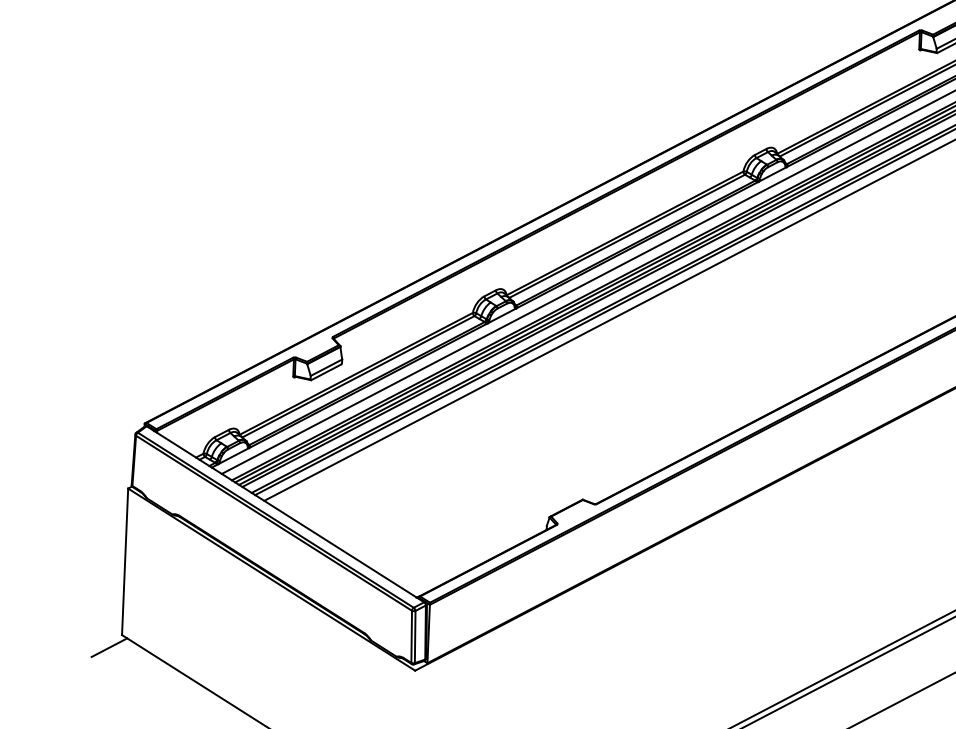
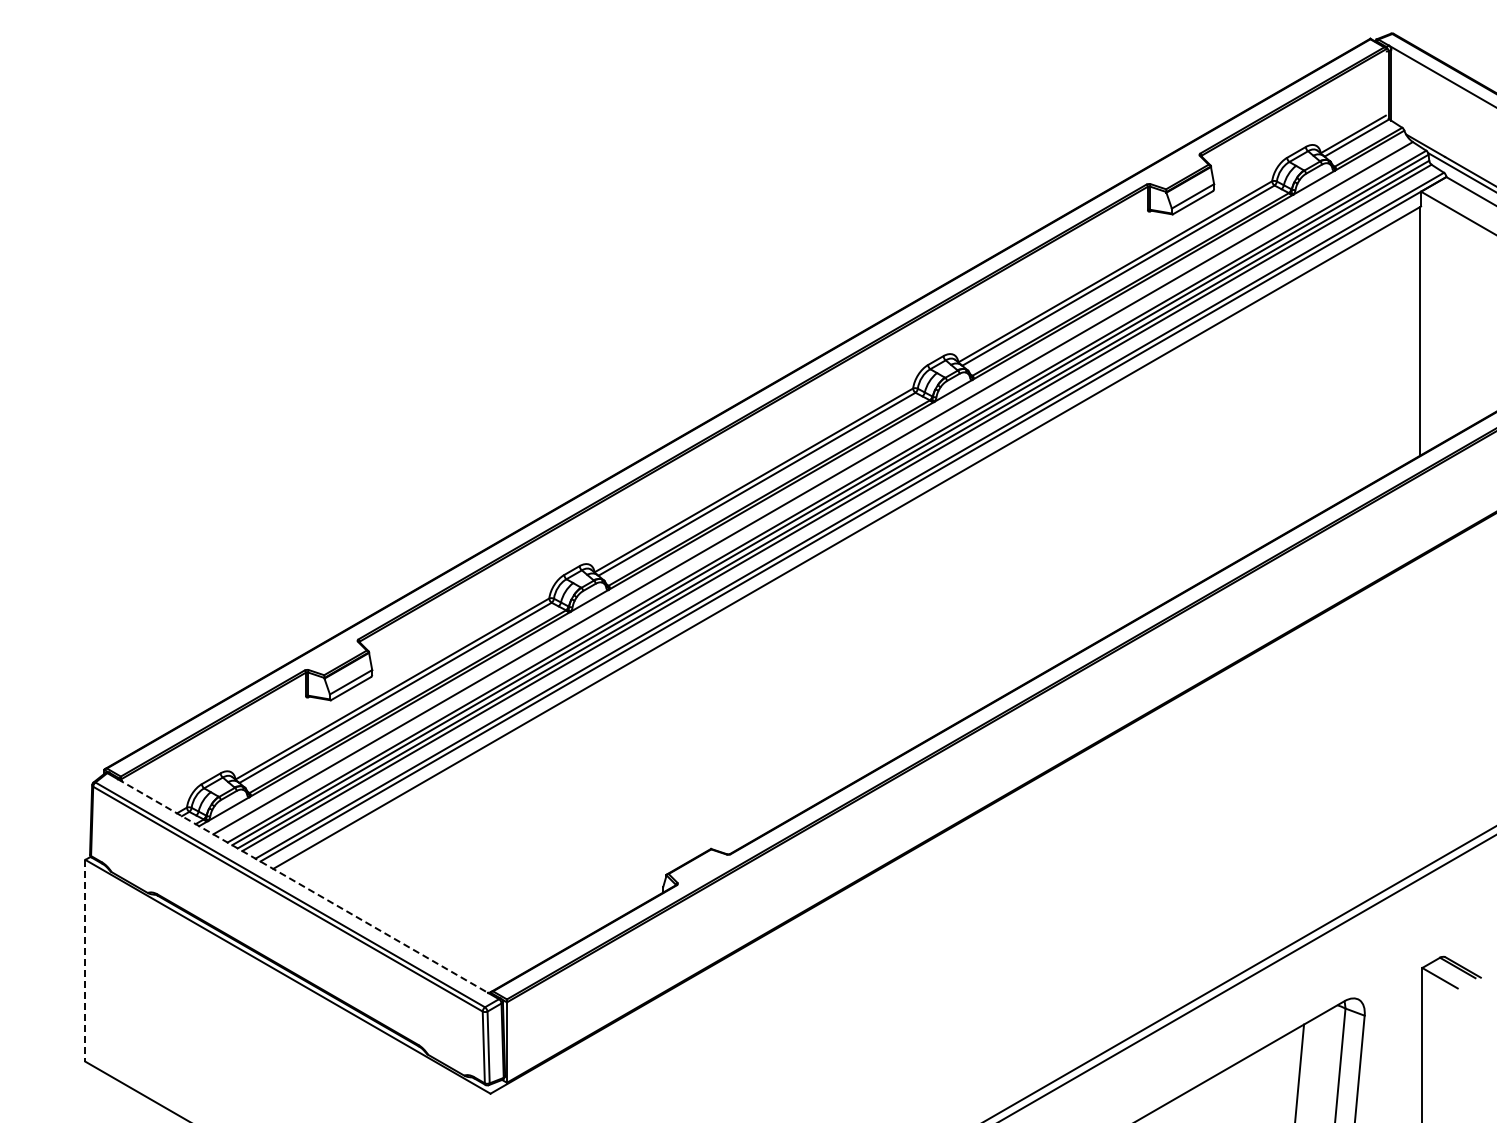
line: (285, 514) -> (303, 886), solid -> dashed
line: (125, 561) -> (85, 960), solid -> dashed
line: (109, 647) -> (68, 1079), removed

